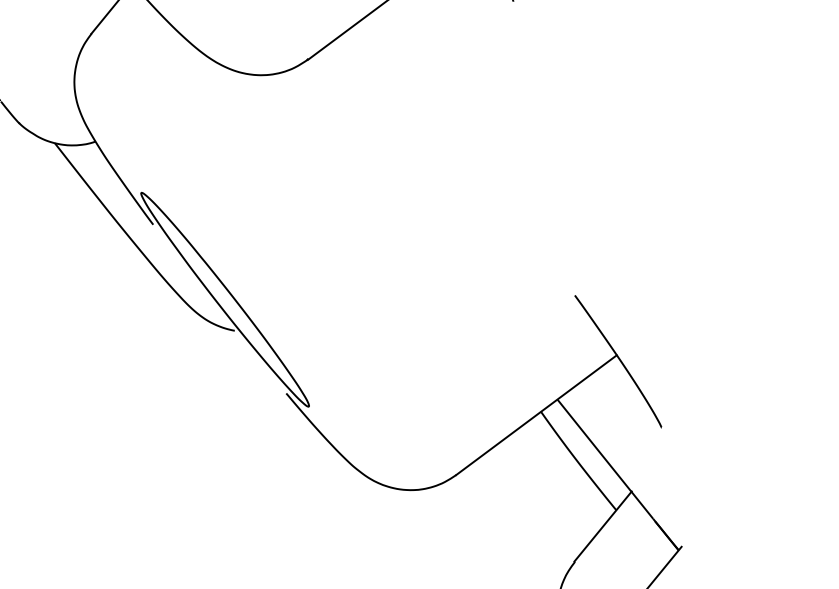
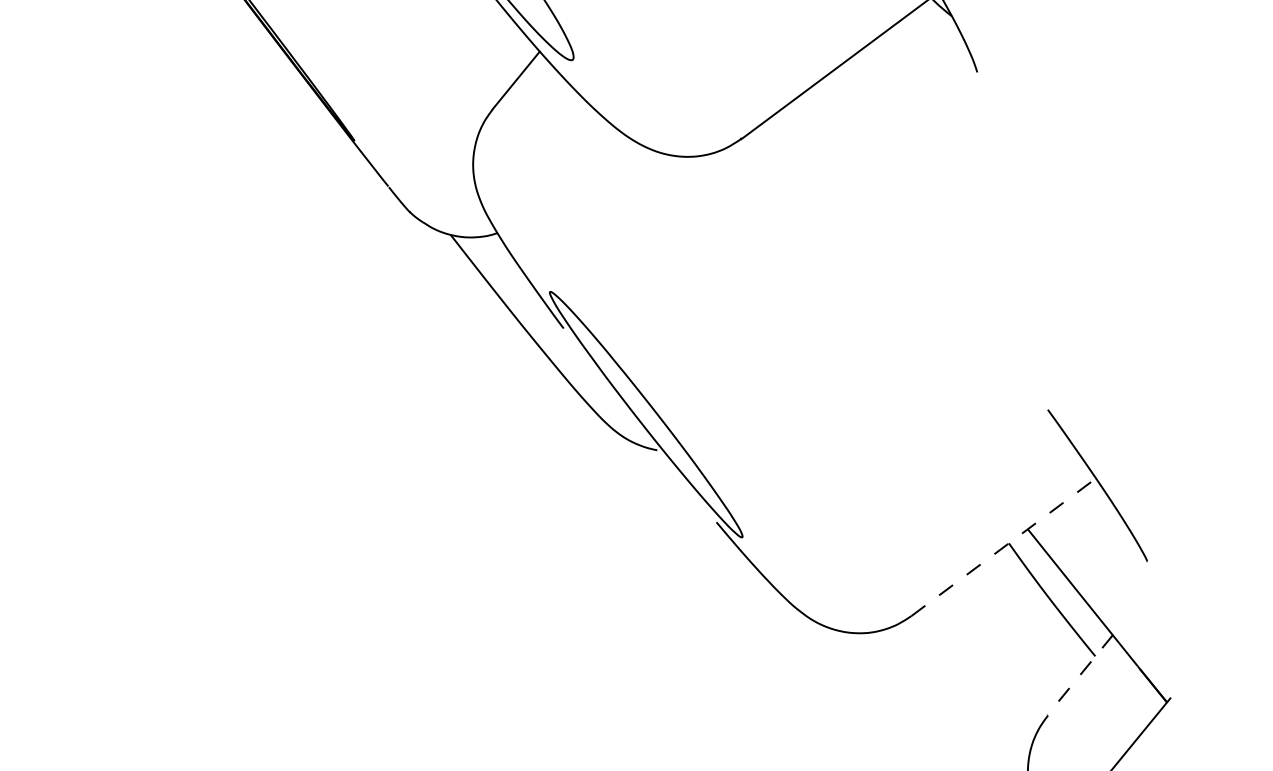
line: (537, 414) -> (1004, 546), solid -> dashed
line: (603, 526) -> (1080, 675), solid -> dashed

